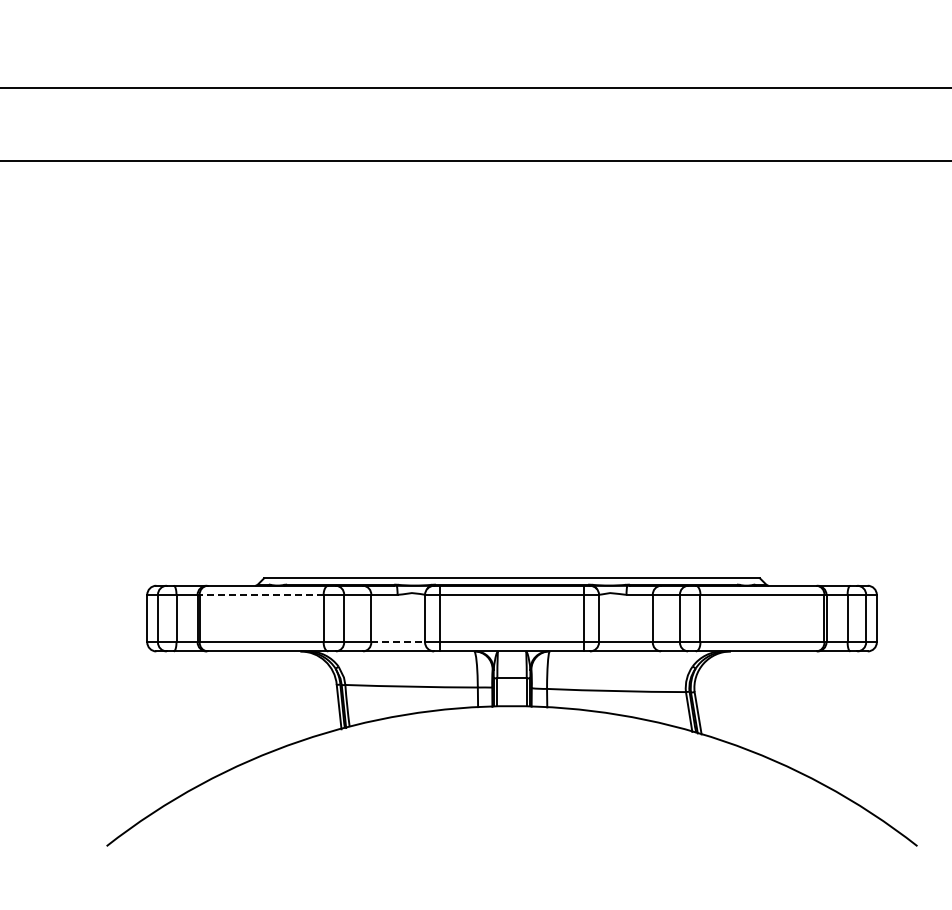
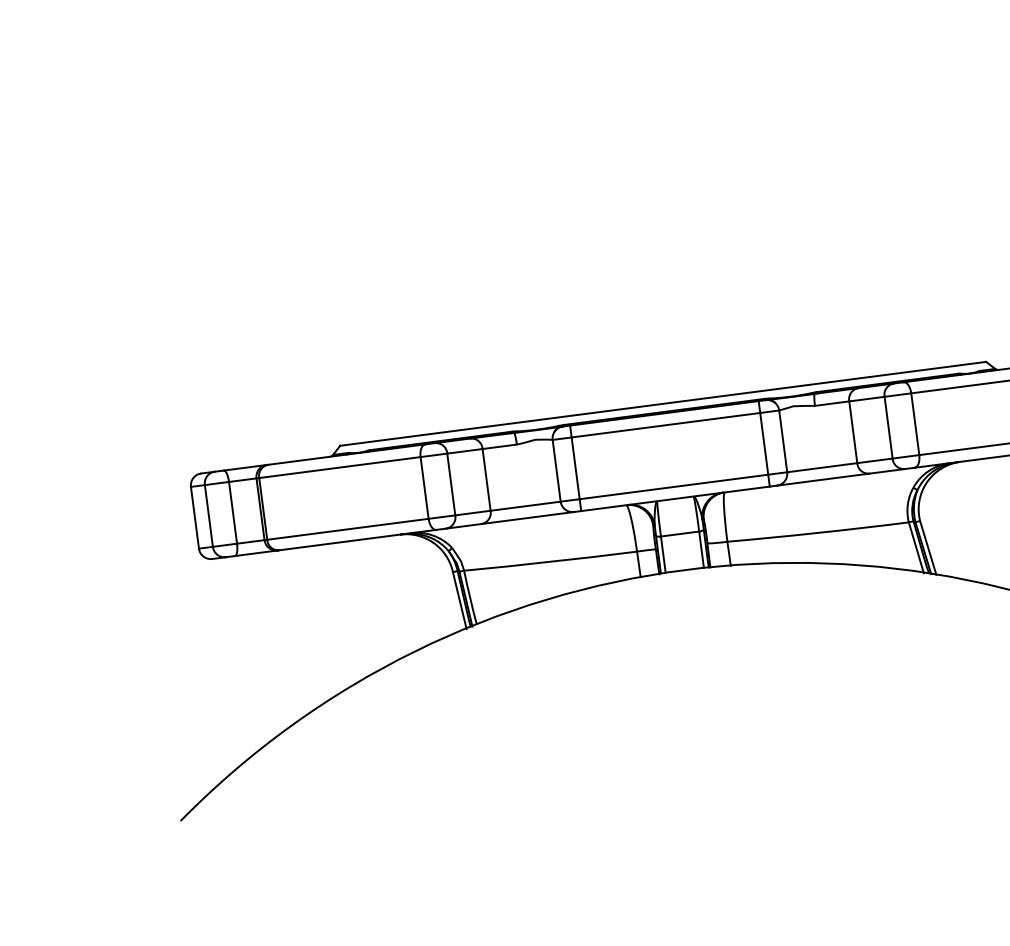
line: (261, 594) -> (339, 467), dashed -> solid
line: (398, 642) -> (526, 506), dashed -> solid

